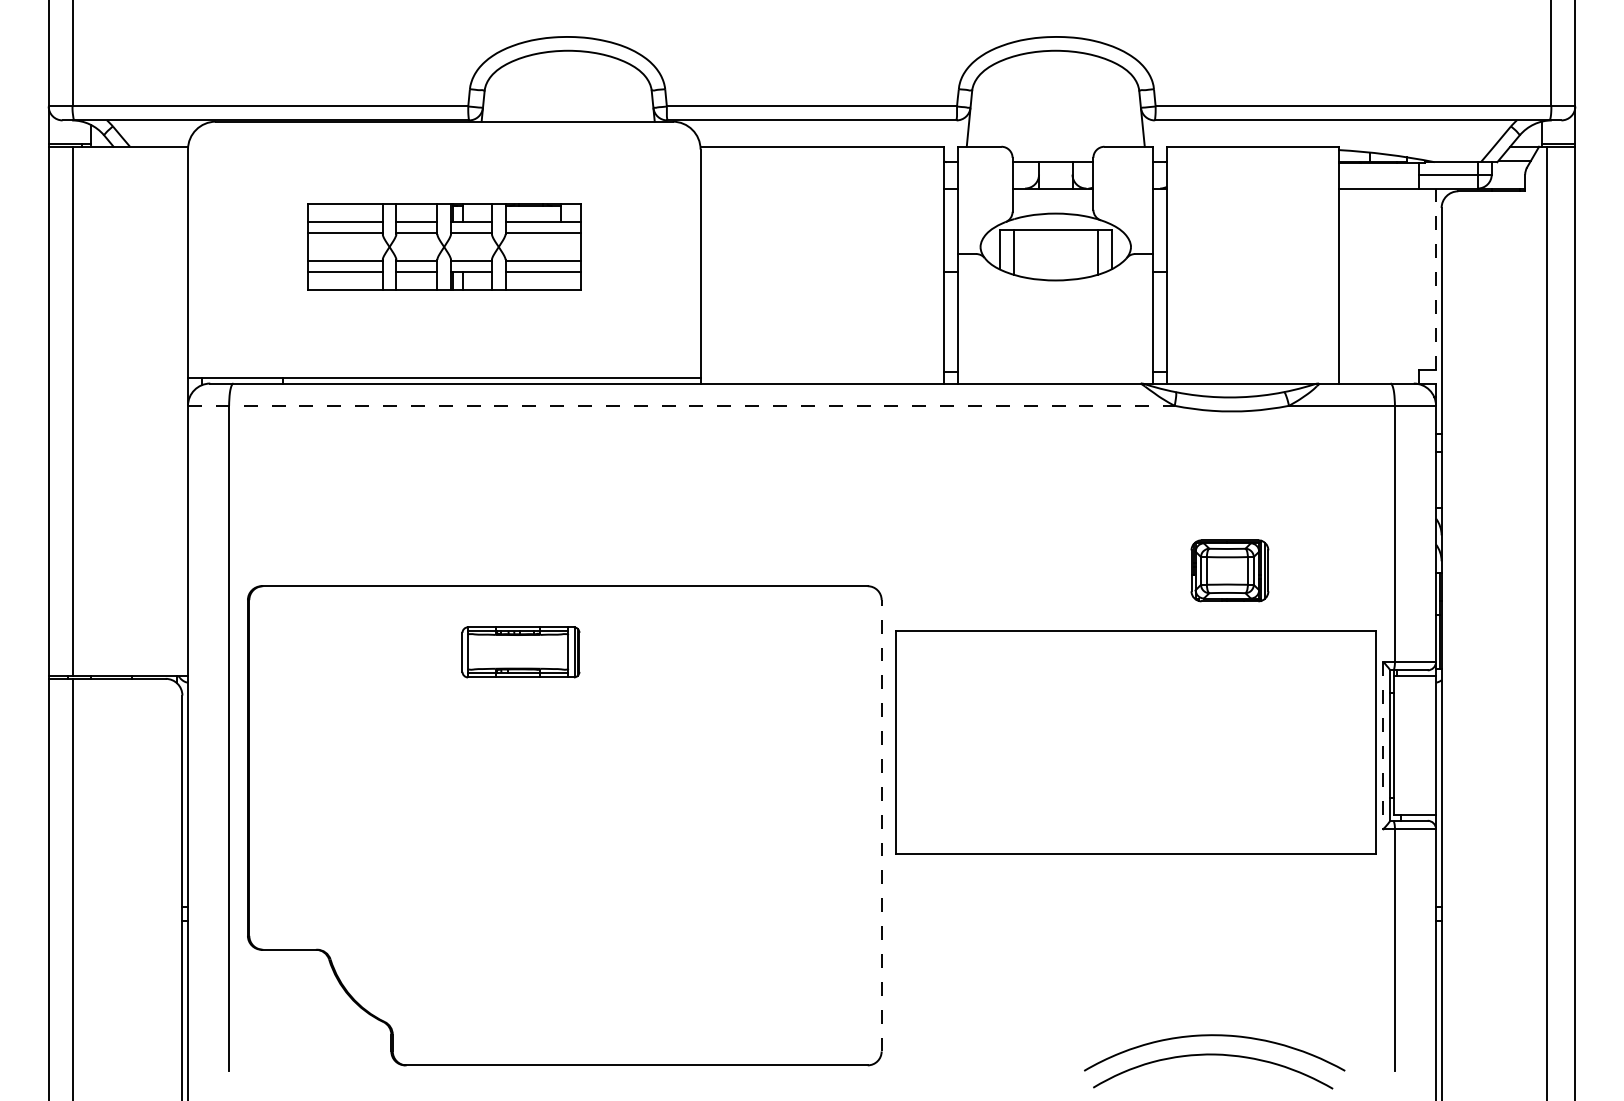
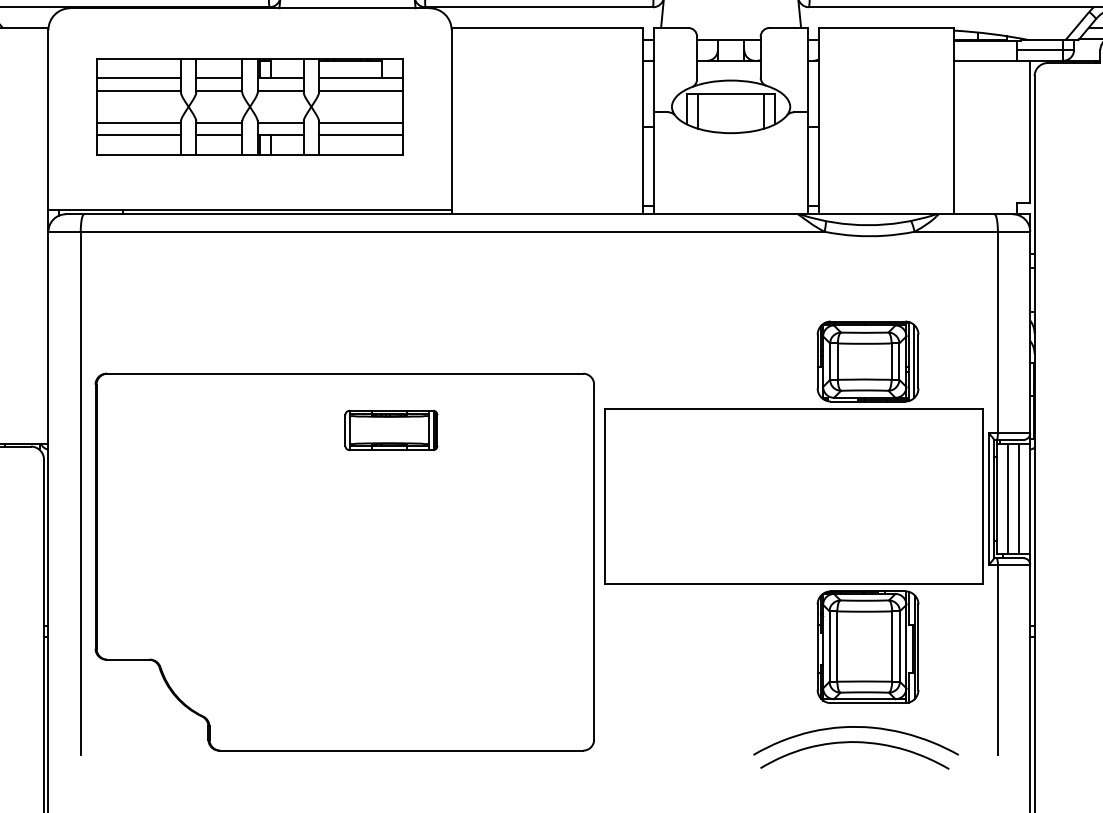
part: (443, 246) -> (249, 106), size x1.43
line: (1436, 279) -> (1030, 132), dashed -> solid
line: (681, 405) -> (436, 231), dashed -> solid
part: (1229, 570) -> (867, 361), size x1.67
part: (520, 652) -> (391, 430), moved
line: (1383, 745) -> (988, 499), dashed -> solid
line: (1408, 745) -> (1008, 499), added
line: (1422, 745) -> (1019, 499), added
line: (881, 825) -> (593, 561), dashed -> solid
part: (1229, 933) -> (867, 646), added

